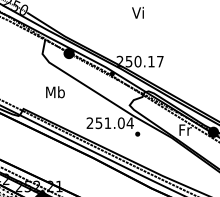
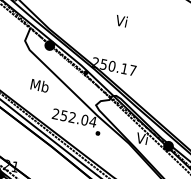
text: (55, 92) -> (39, 85), moved
text: (107, 122) -> (72, 116), 251.04 -> 252.04
text: (184, 129) -> (142, 138), Fr -> Vi

